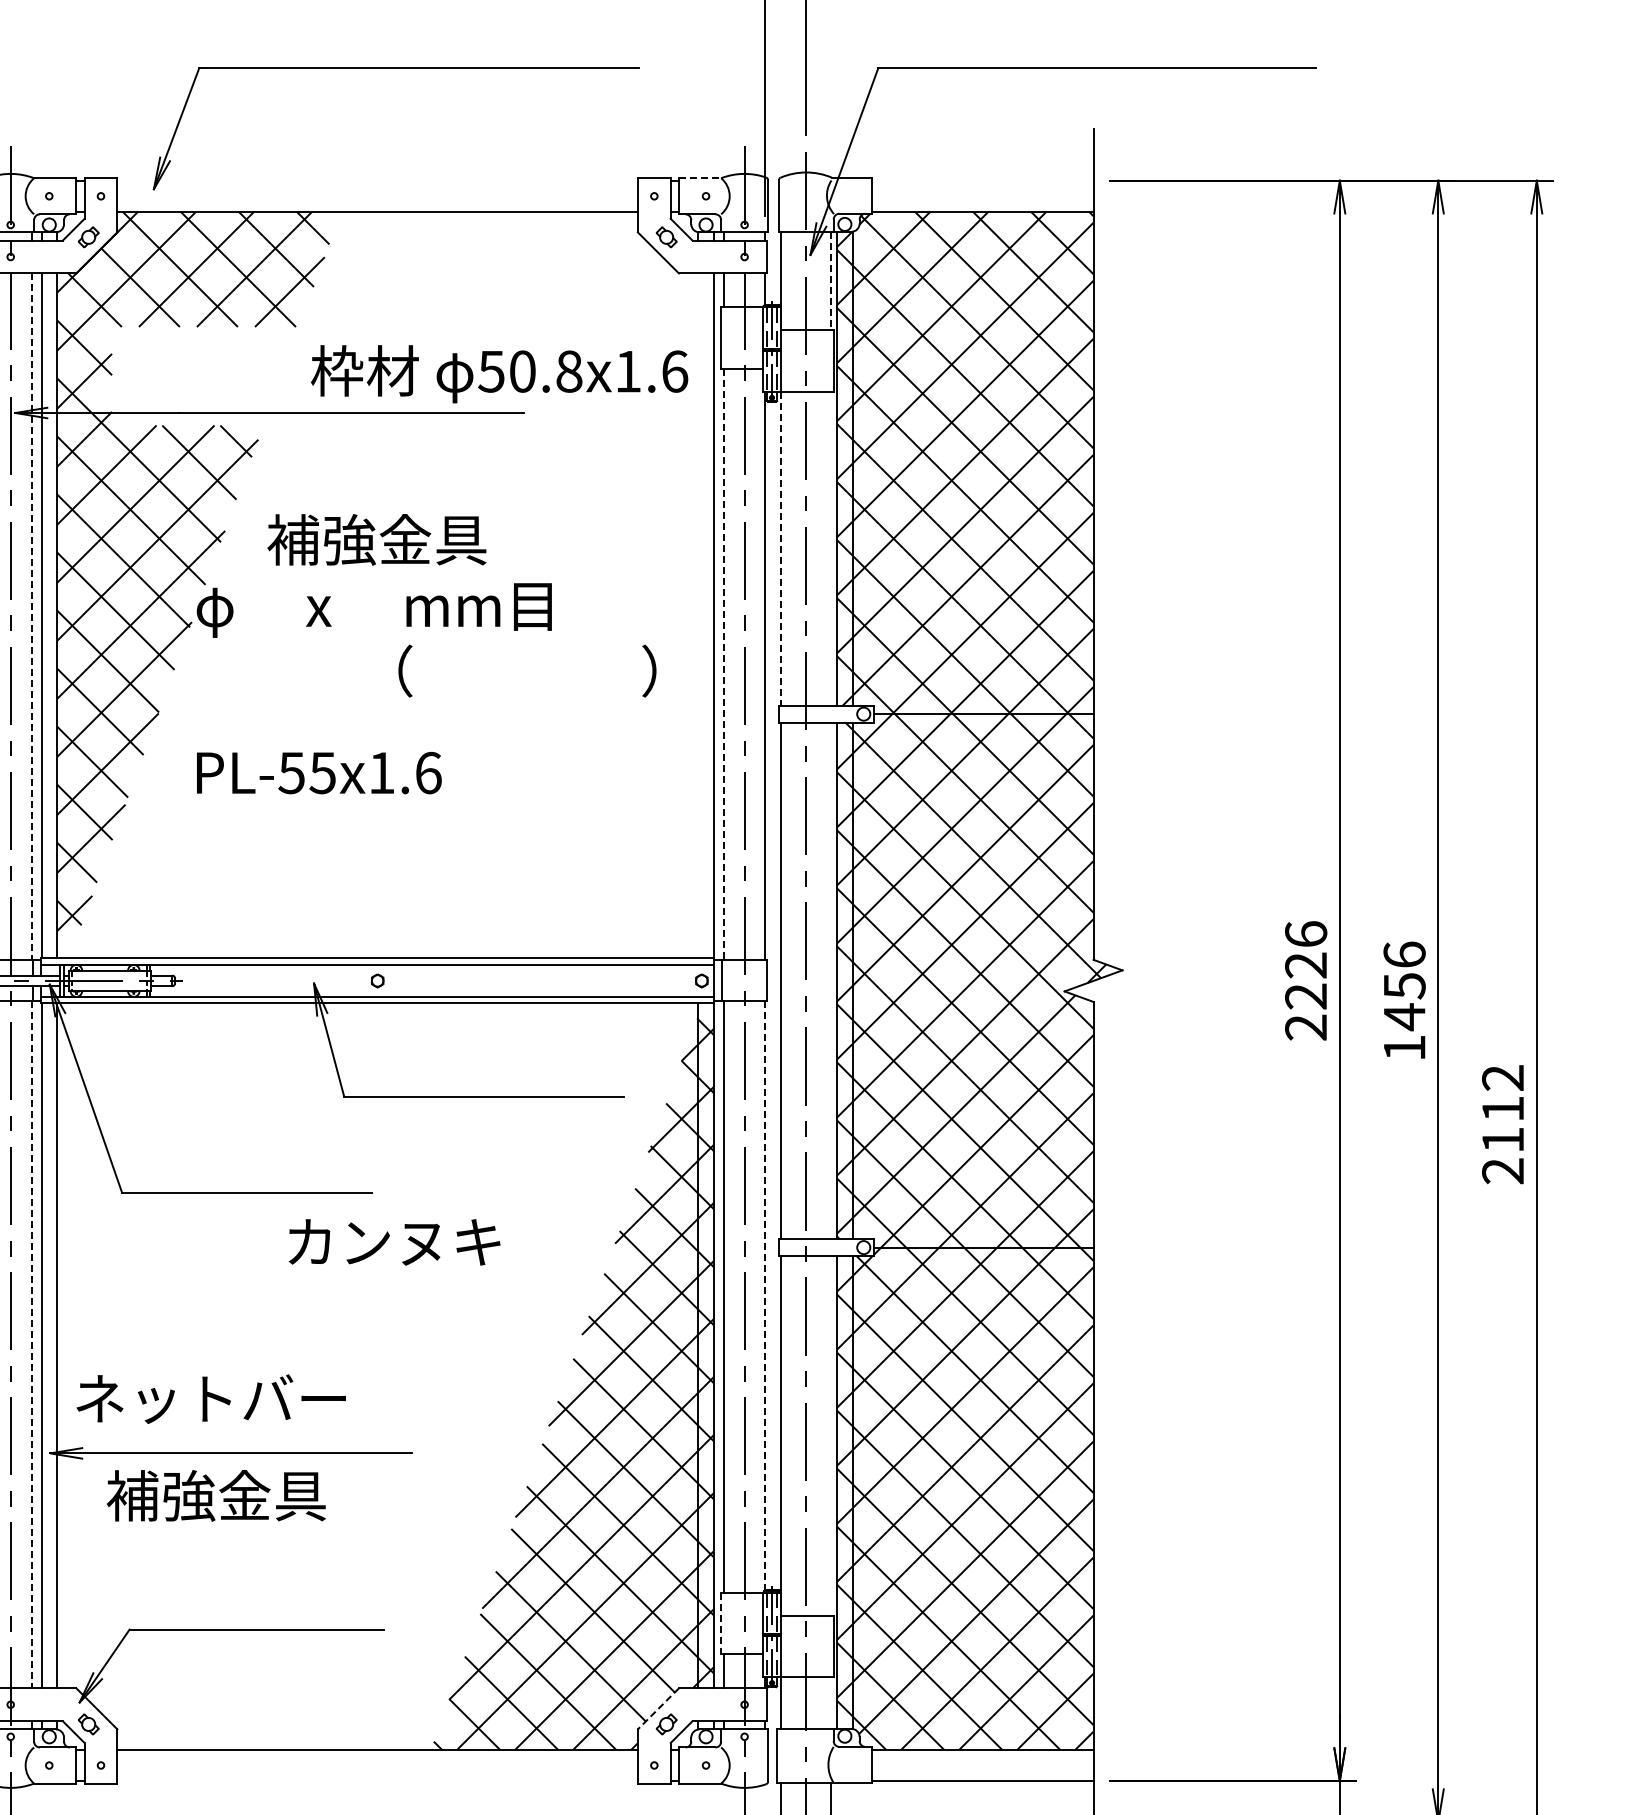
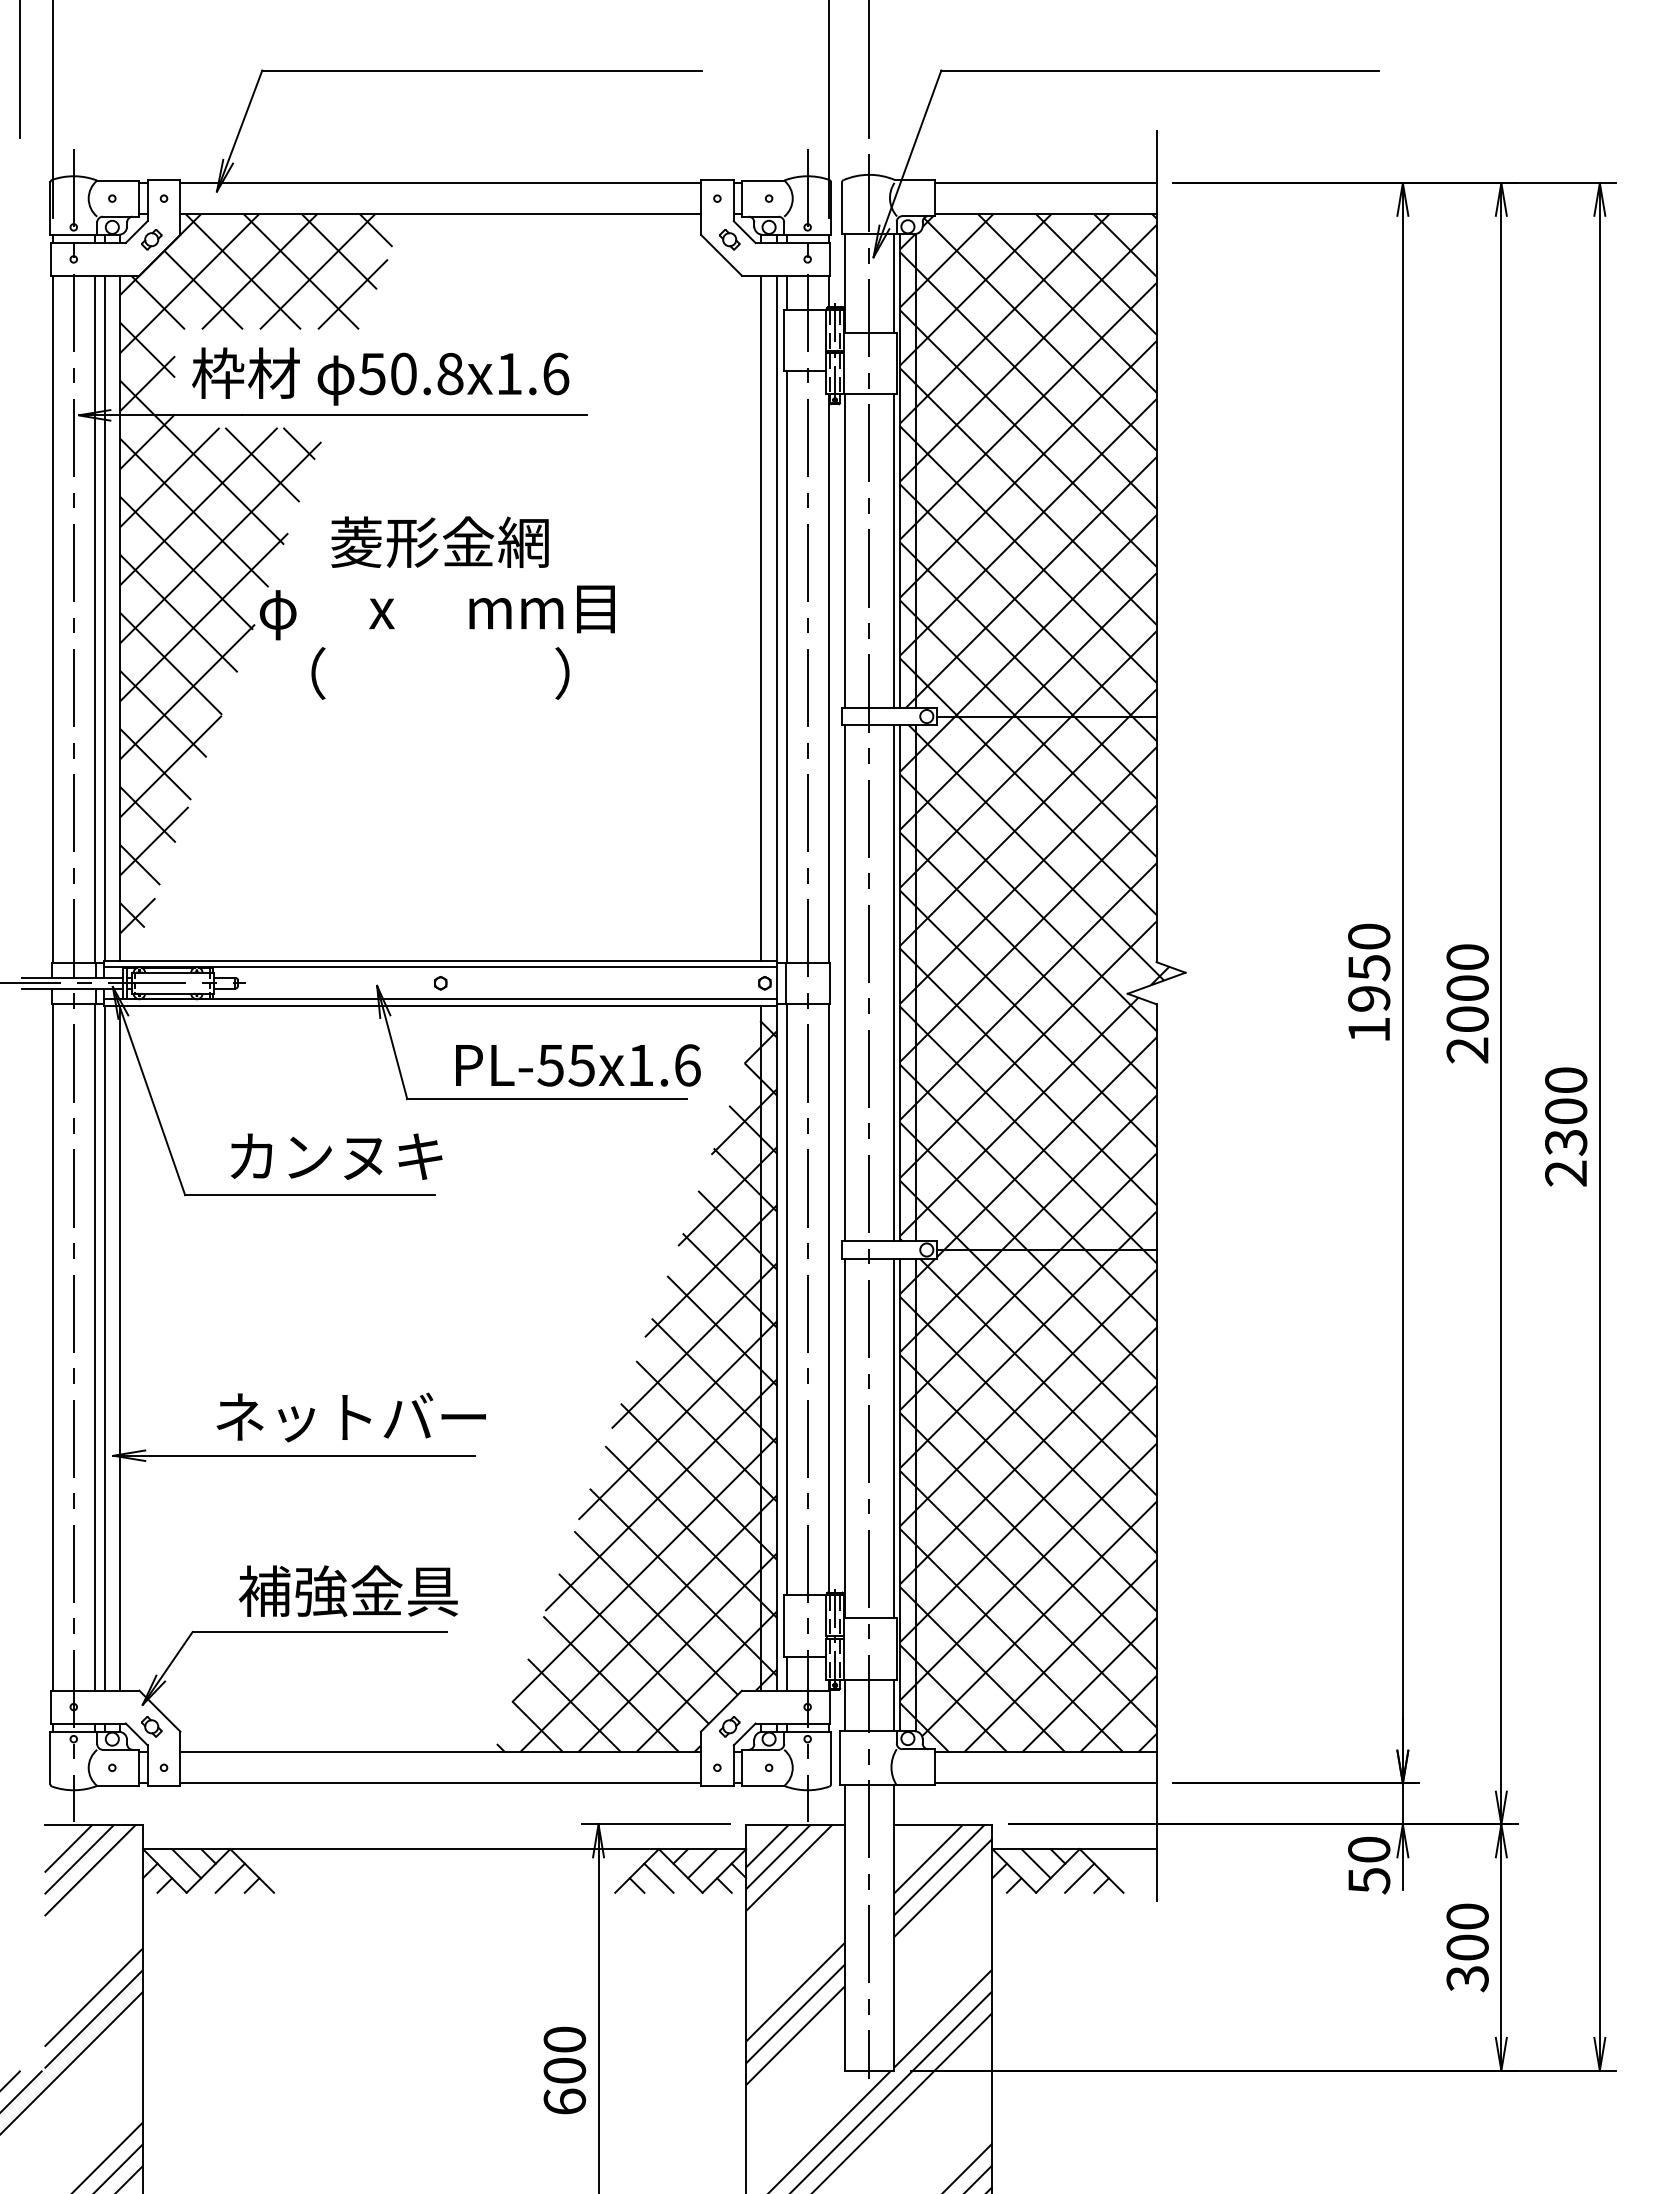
line: (700, 178) -> (763, 180), dashed -> solid
line: (377, 181) -> (440, 183), added
line: (982, 181) -> (1045, 183), added
line: (831, 282) -> (894, 284), dashed -> solid
text: (499, 374) -> (380, 376), moved
text: (376, 540) -> (439, 542), 補強金具 -> 菱形金網
line: (831, 548) -> (894, 550), added
line: (781, 549) -> (844, 551), dashed -> solid
line: (698, 615) -> (761, 617), added
line: (31, 617) -> (94, 619), dashed -> solid
line: (723, 665) -> (786, 667), dashed -> solid
text: (527, 671) -> (440, 673), moved
text: (319, 773) -> (578, 1065), moved
text: (1306, 980) -> (1369, 982), 2226 -> 1950
line: (831, 981) -> (894, 983), added
text: (1404, 1001) -> (1467, 1003), 1456 -> 2000
text: (1503, 1109) -> (1566, 1111), 2112 -> 2300
text: (394, 1242) -> (336, 1156), moved
line: (765, 1296) -> (828, 1298), dashed -> solid
line: (31, 1345) -> (94, 1347), dashed -> solid
text: (210, 1399) -> (350, 1417), moved
line: (831, 1436) -> (894, 1438), added
text: (215, 1496) -> (347, 1591), moved
line: (721, 1623) -> (784, 1625), dashed -> solid
line: (831, 1703) -> (894, 1705), added
line: (658, 1709) -> (721, 1711), dashed -> solid
line: (377, 1781) -> (440, 1783), added

